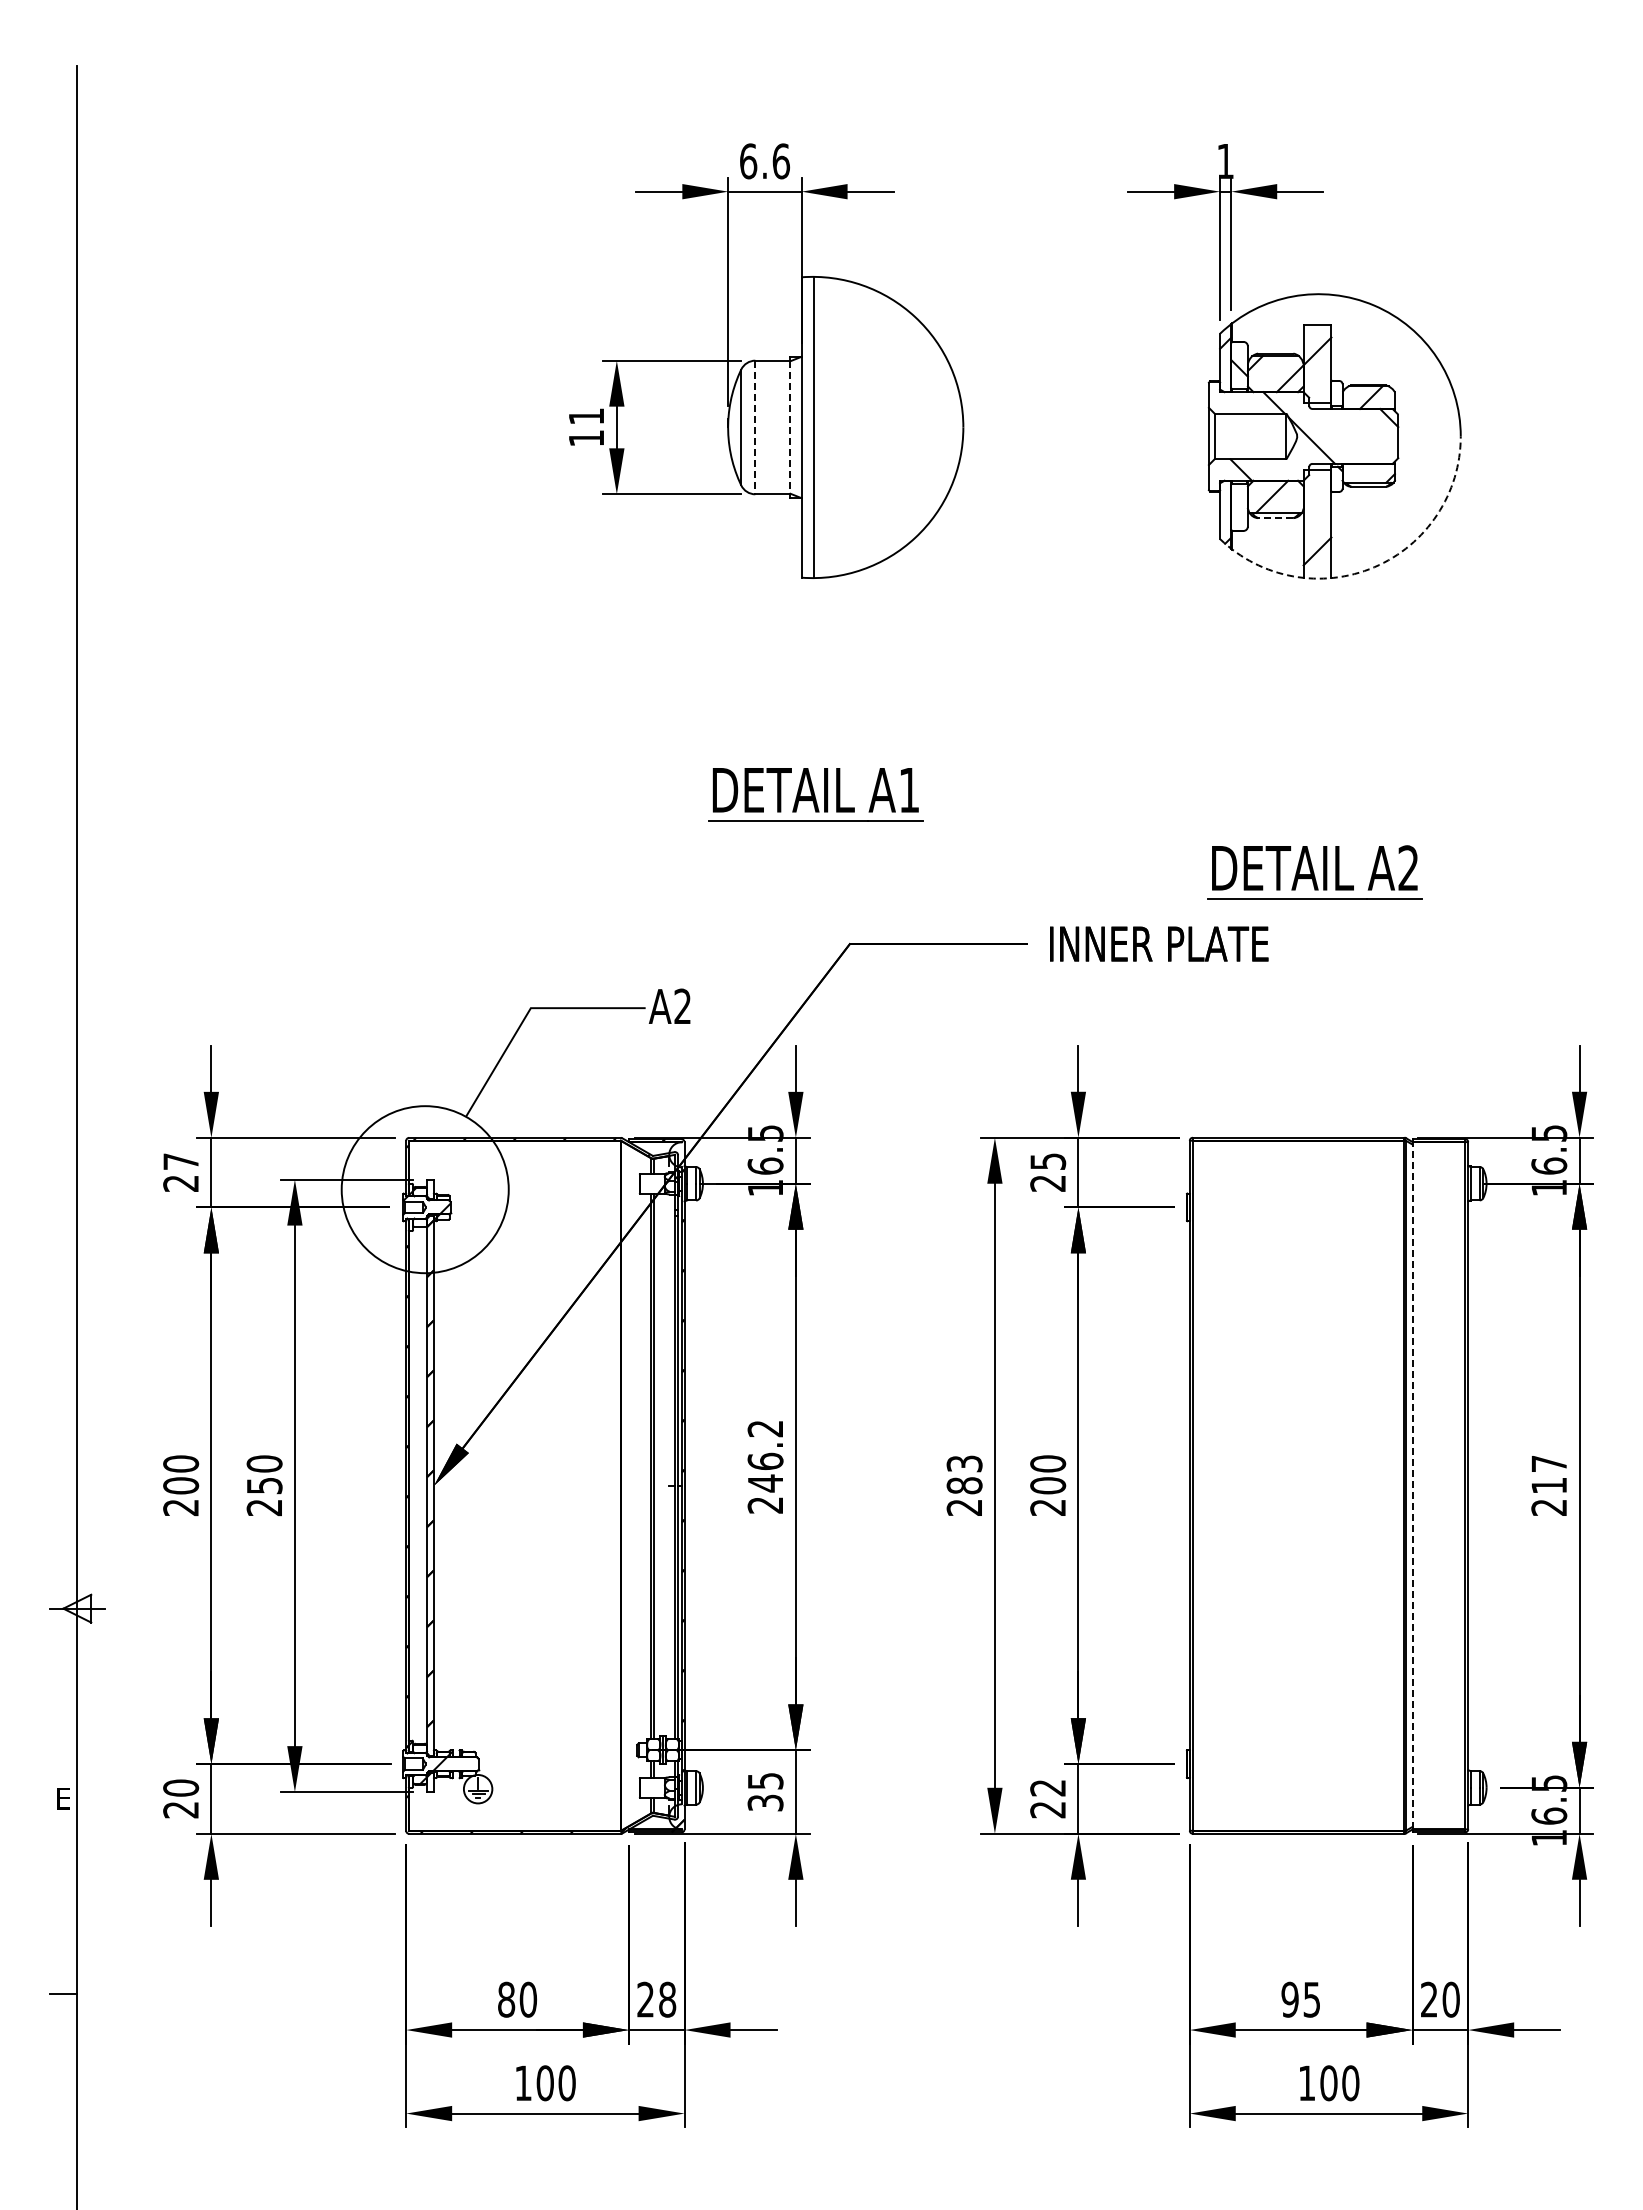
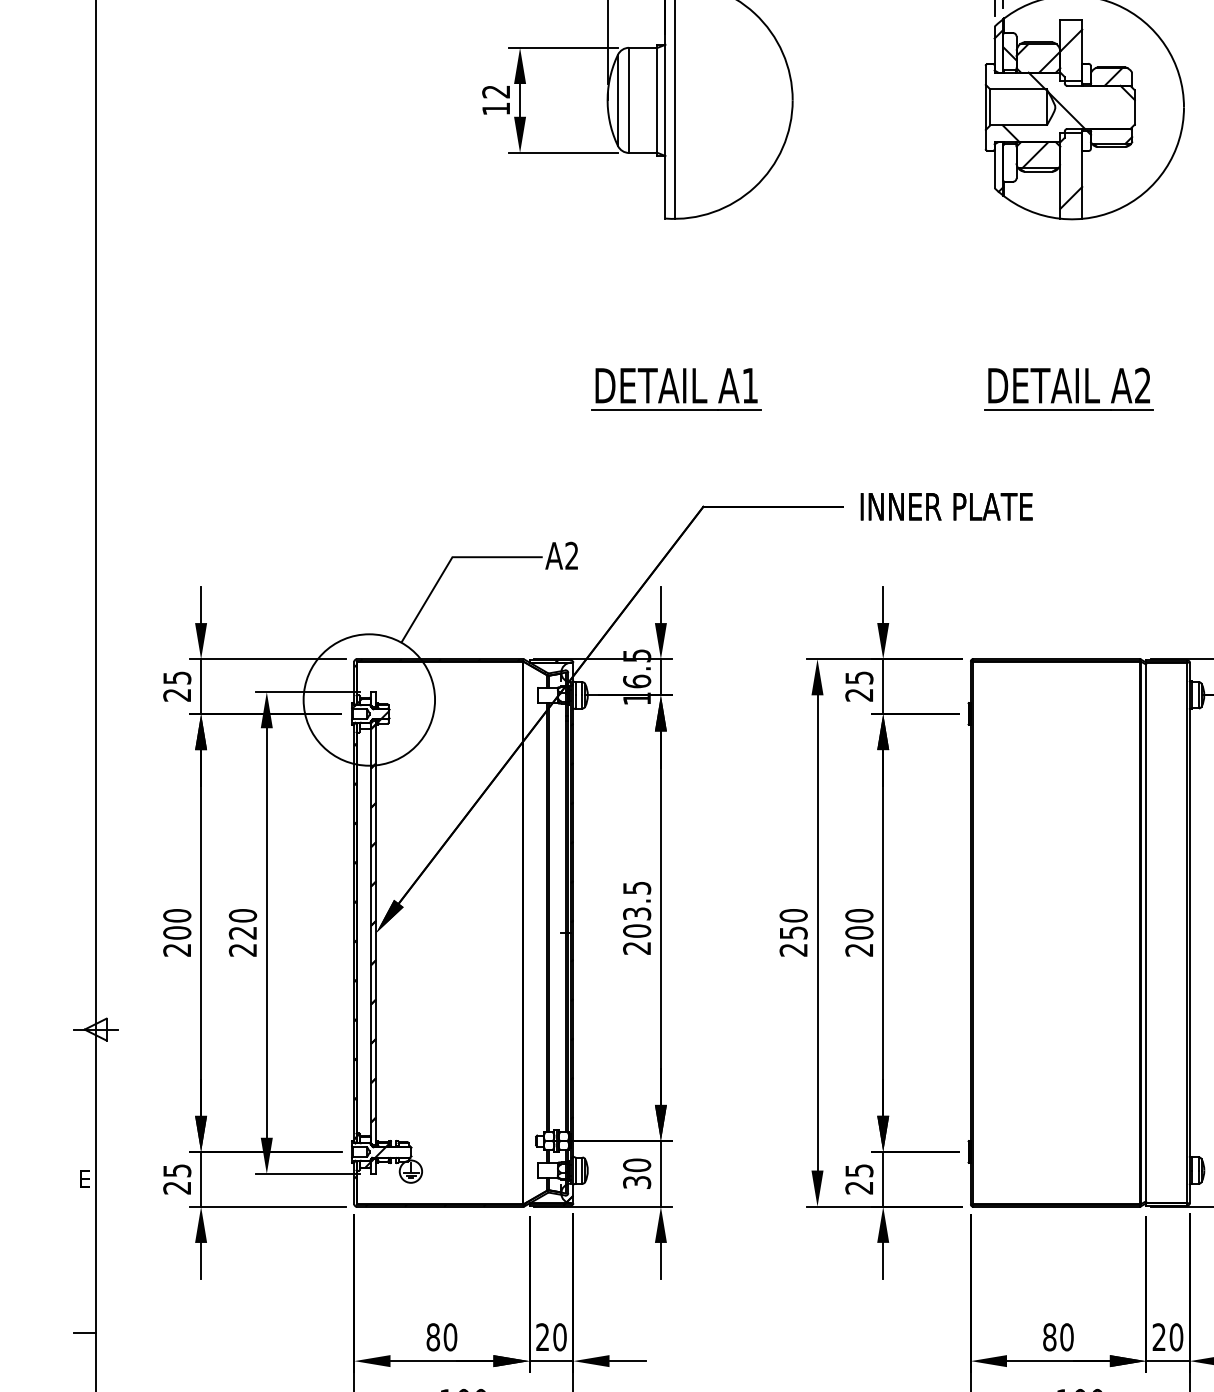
text: (585, 416) -> (495, 91), 11 -> 12
line: (755, 427) -> (629, 100), dashed -> solid
line: (790, 427) -> (656, 100), dashed -> solid
line: (1275, 518) -> (1038, 171), dashed -> solid
arc: (1374, 567) -> (1116, 210), dashed -> solid
part: (1314, 872) -> (1068, 389), moved
text: (181, 1161) -> (177, 677), 27 -> 25
text: (765, 1456) -> (637, 909), 246.2 -> 203.5
text: (964, 1474) -> (793, 924), 283 -> 250
line: (1412, 1485) -> (1146, 932), dashed -> solid
text: (264, 1486) -> (242, 933), 250 -> 220
text: (765, 1780) -> (637, 1164), 35 -> 30
text: (181, 1787) -> (177, 1170), 20 -> 25
text: (1048, 1788) -> (859, 1171), 22 -> 25
text: (667, 1999) -> (559, 1337), 28 -> 20
text: (1300, 1999) -> (1057, 1337), 95 -> 80

